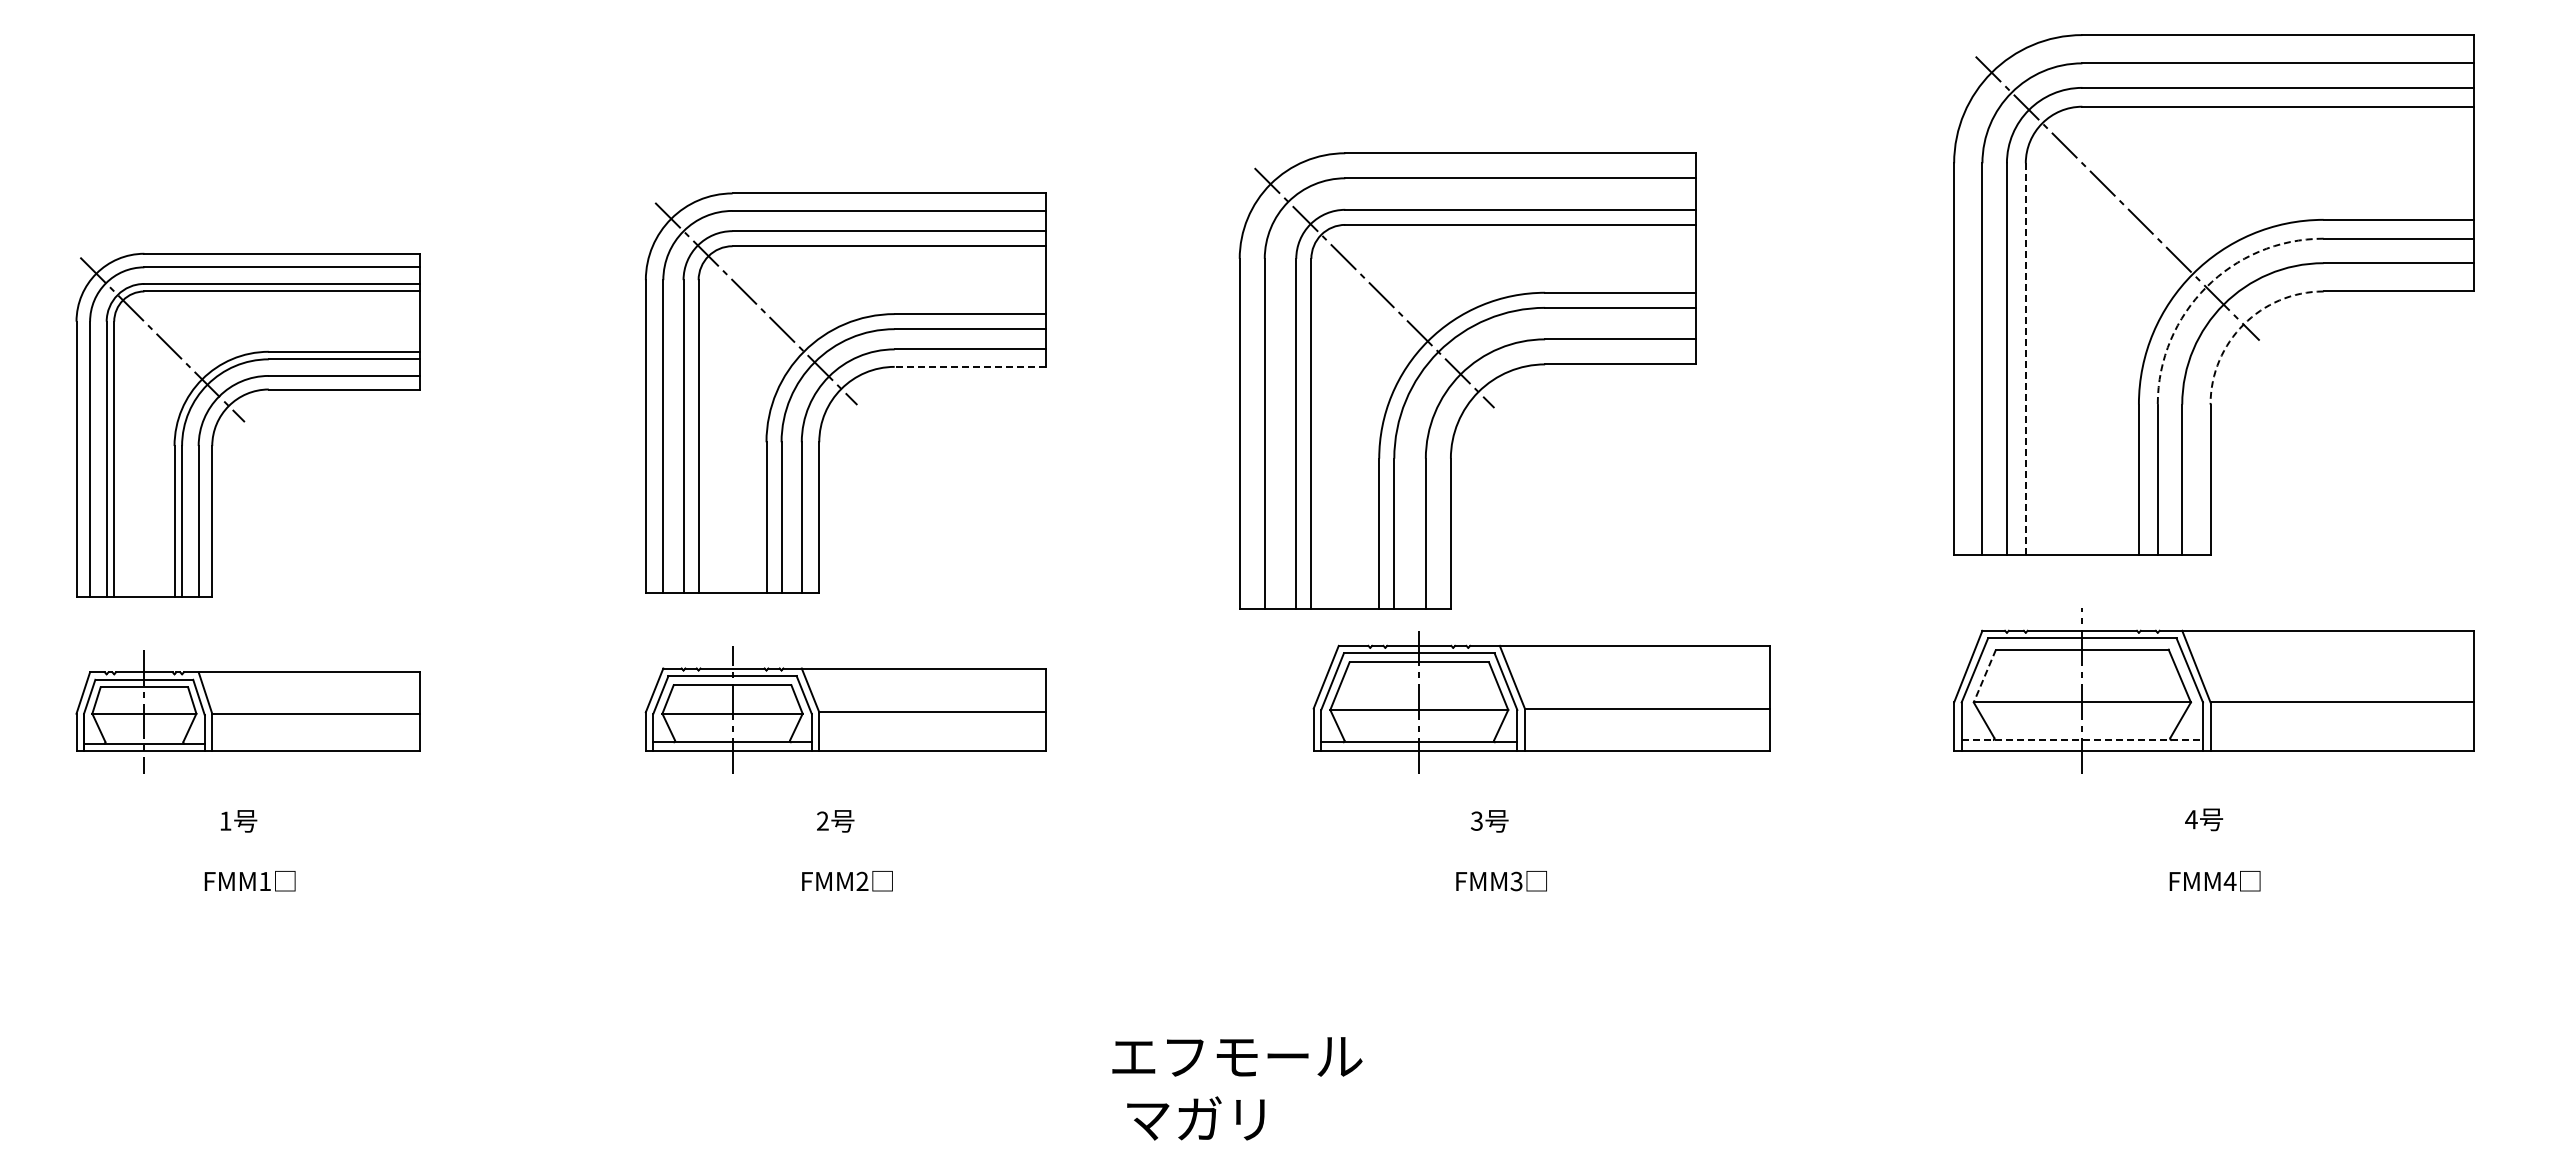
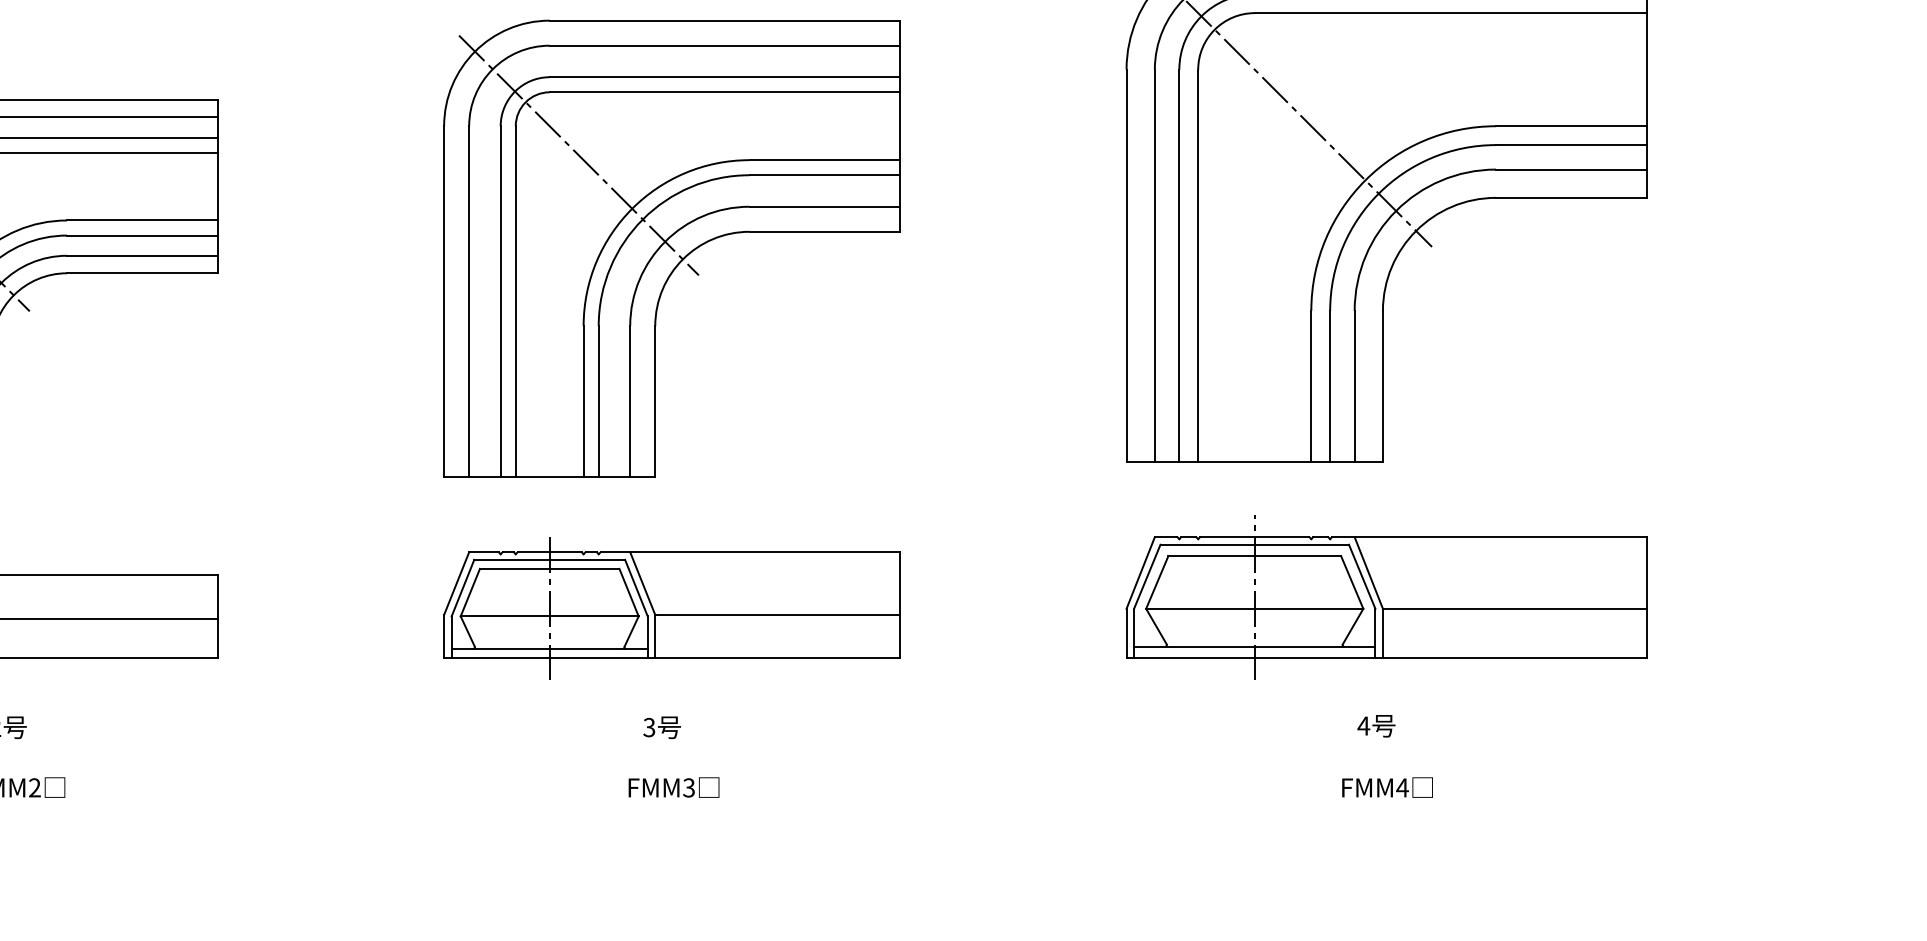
arc: (2206, 287) -> (1378, 193), dashed -> solid
arc: (2243, 324) -> (1415, 230), dashed -> solid
line: (2025, 358) -> (1197, 264), dashed -> solid
line: (969, 366) -> (141, 272), dashed -> solid
part: (1467, 380) -> (671, 247), moved
line: (1984, 676) -> (1156, 582), dashed -> solid
part: (1541, 702) -> (671, 608), moved
line: (2082, 740) -> (1254, 646), dashed -> solid

